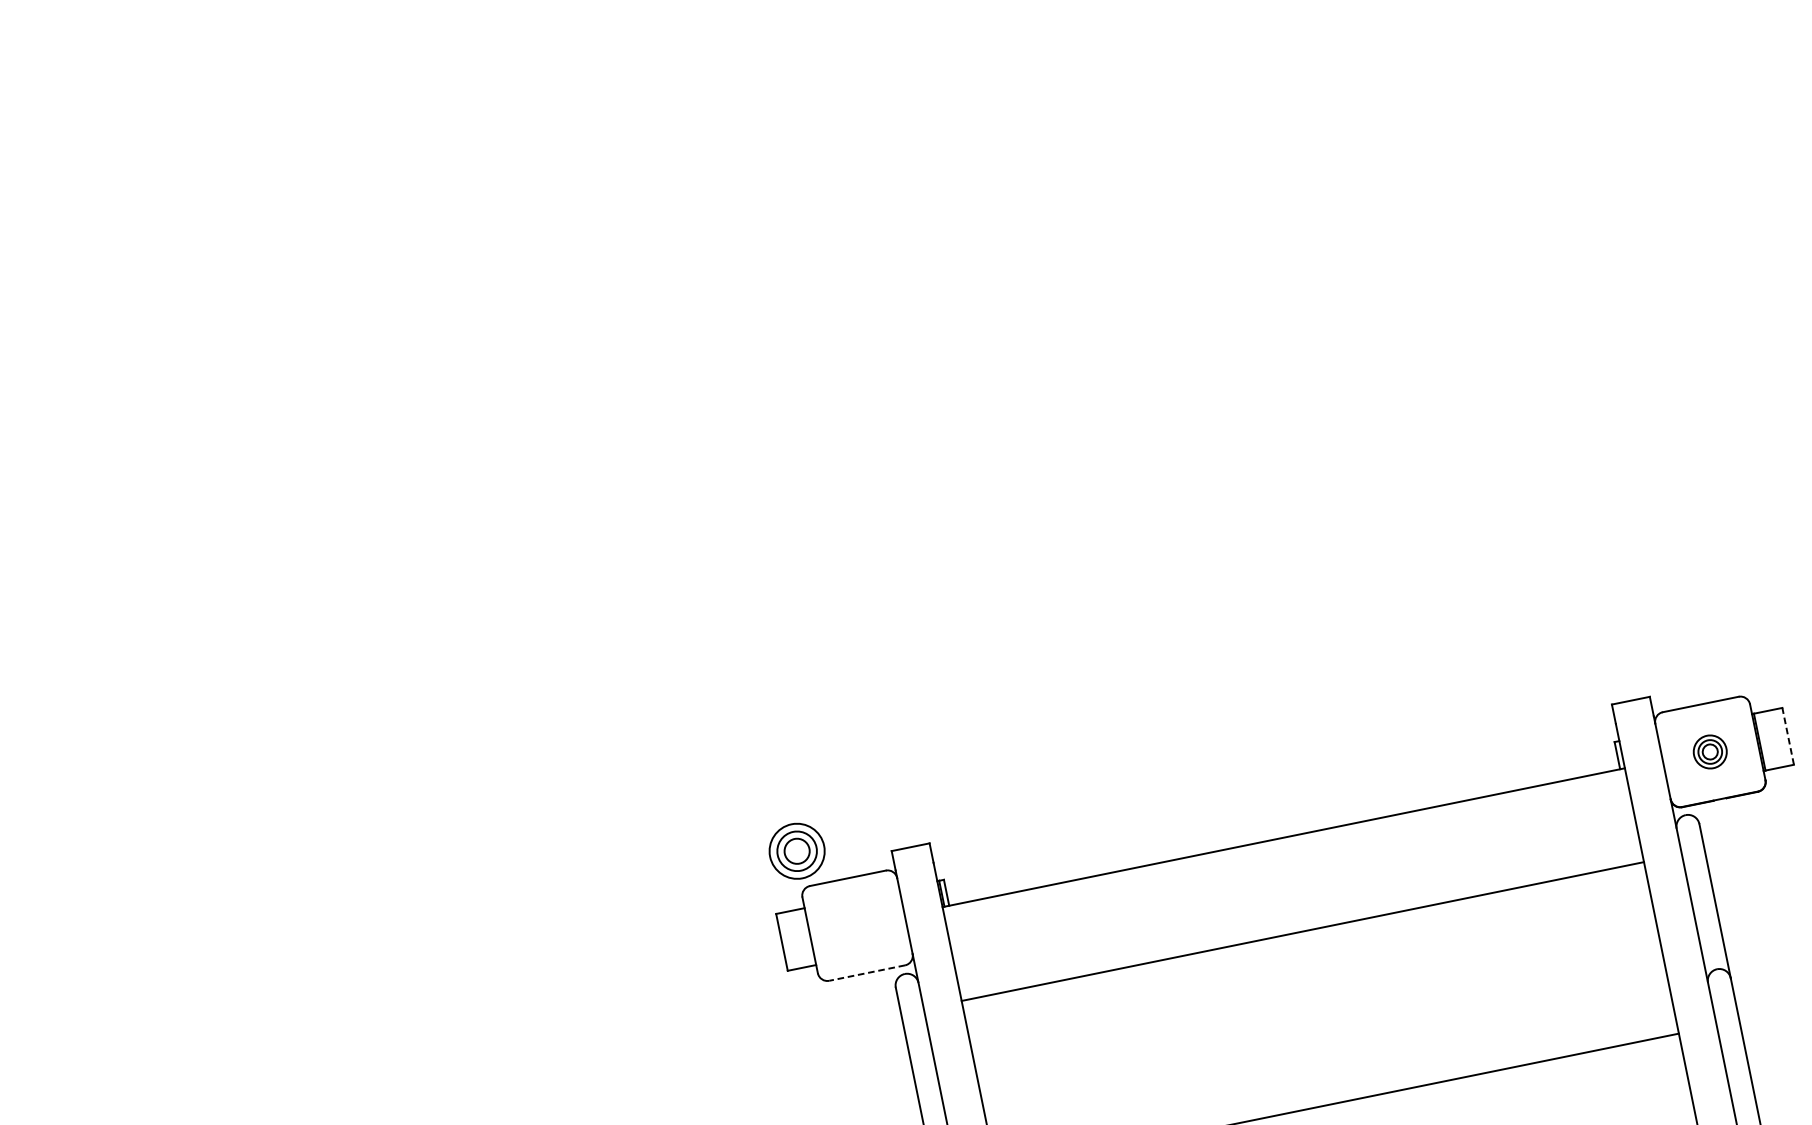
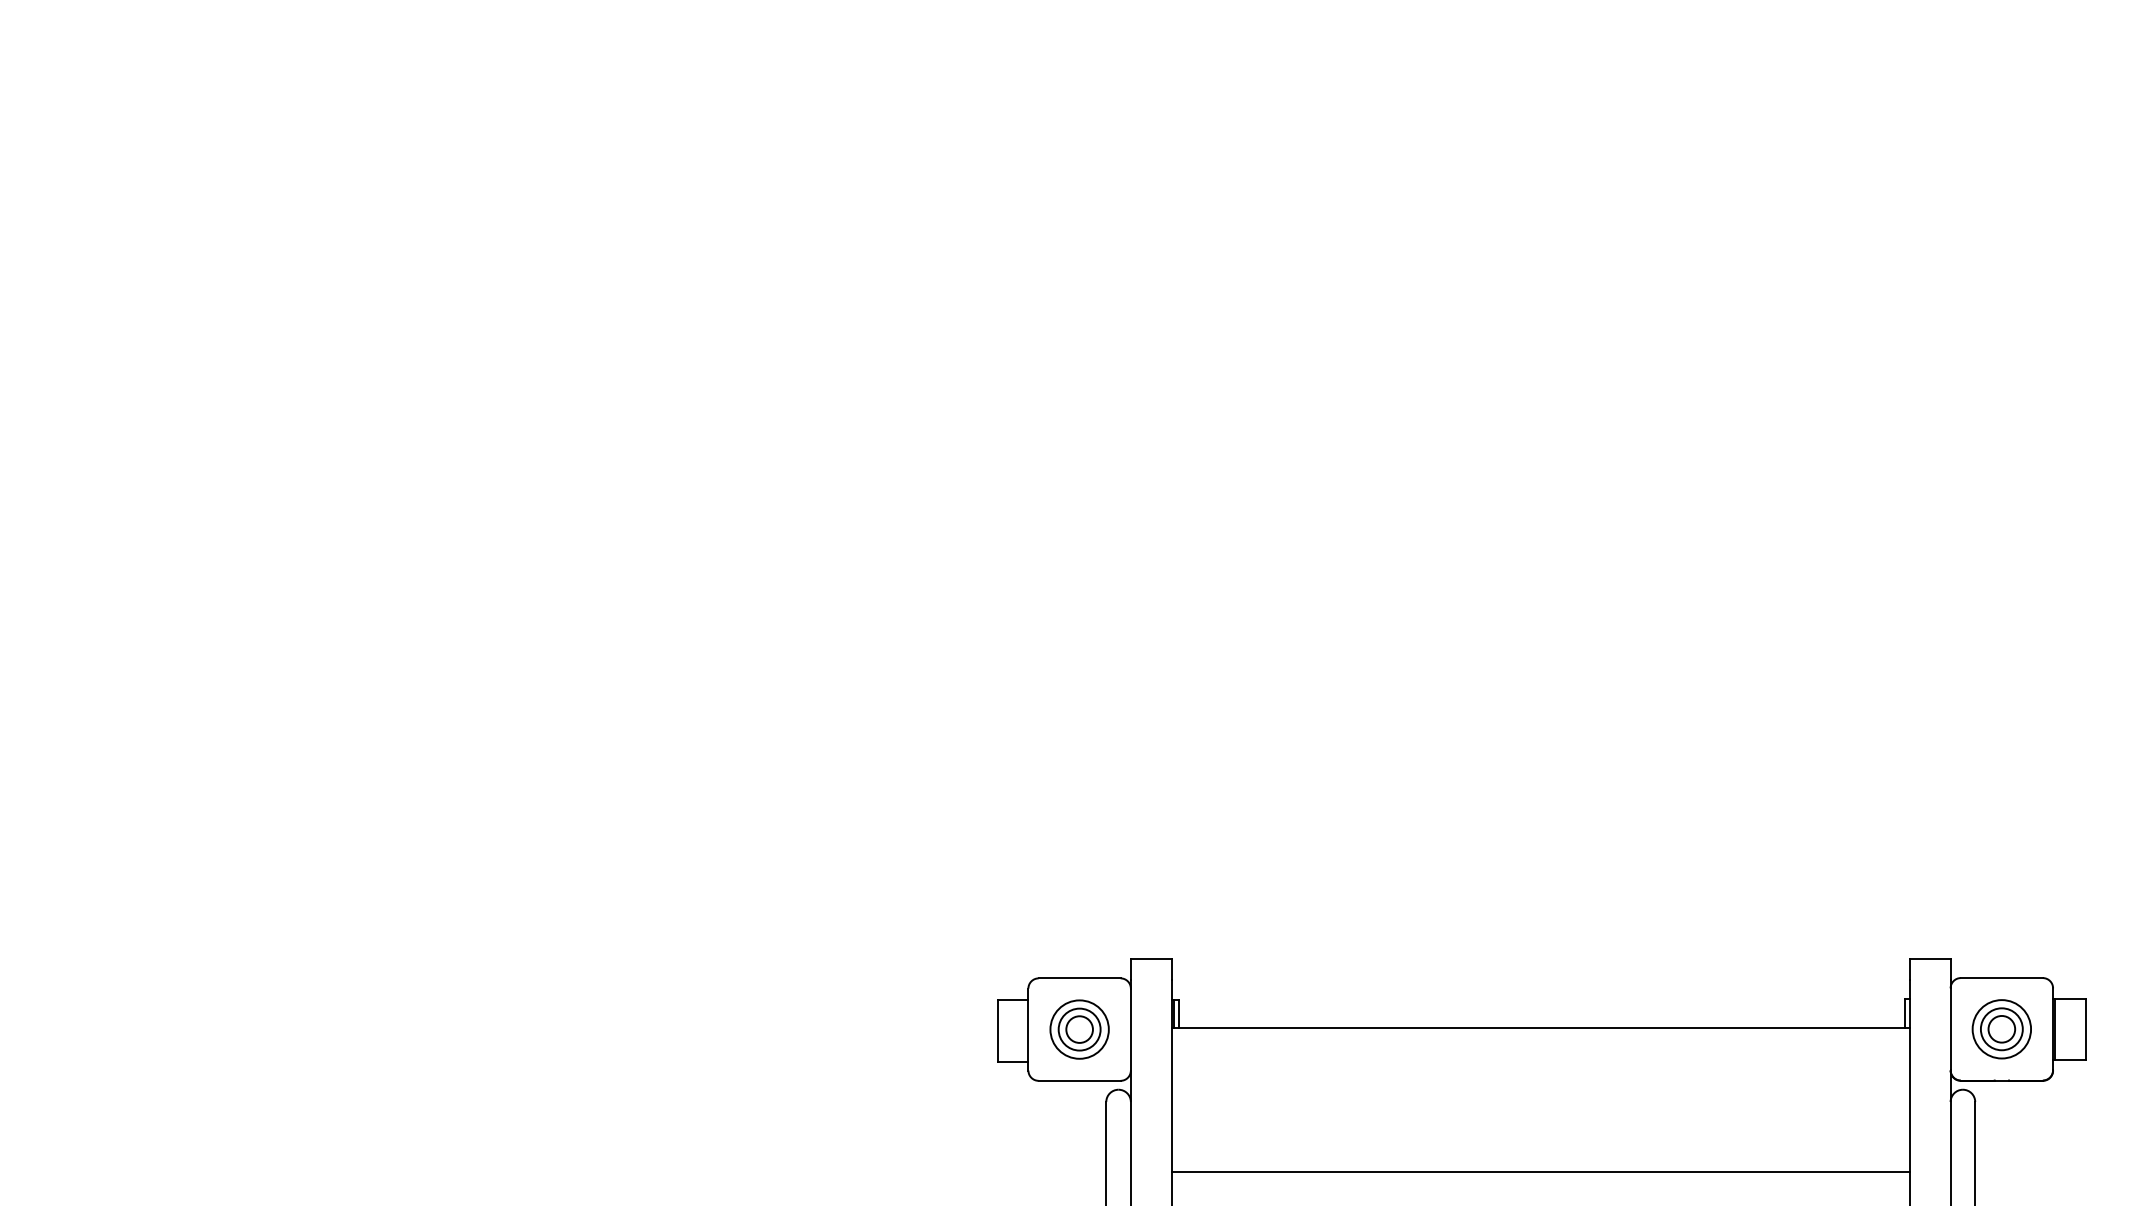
line: (1787, 736) -> (2085, 1029), dashed -> solid
part: (1710, 752) -> (2001, 1029), size x1.67
part: (796, 851) -> (1079, 1029), moved
line: (1302, 931) -> (1540, 1171), moved
line: (866, 972) -> (1079, 1080), dashed -> solid

